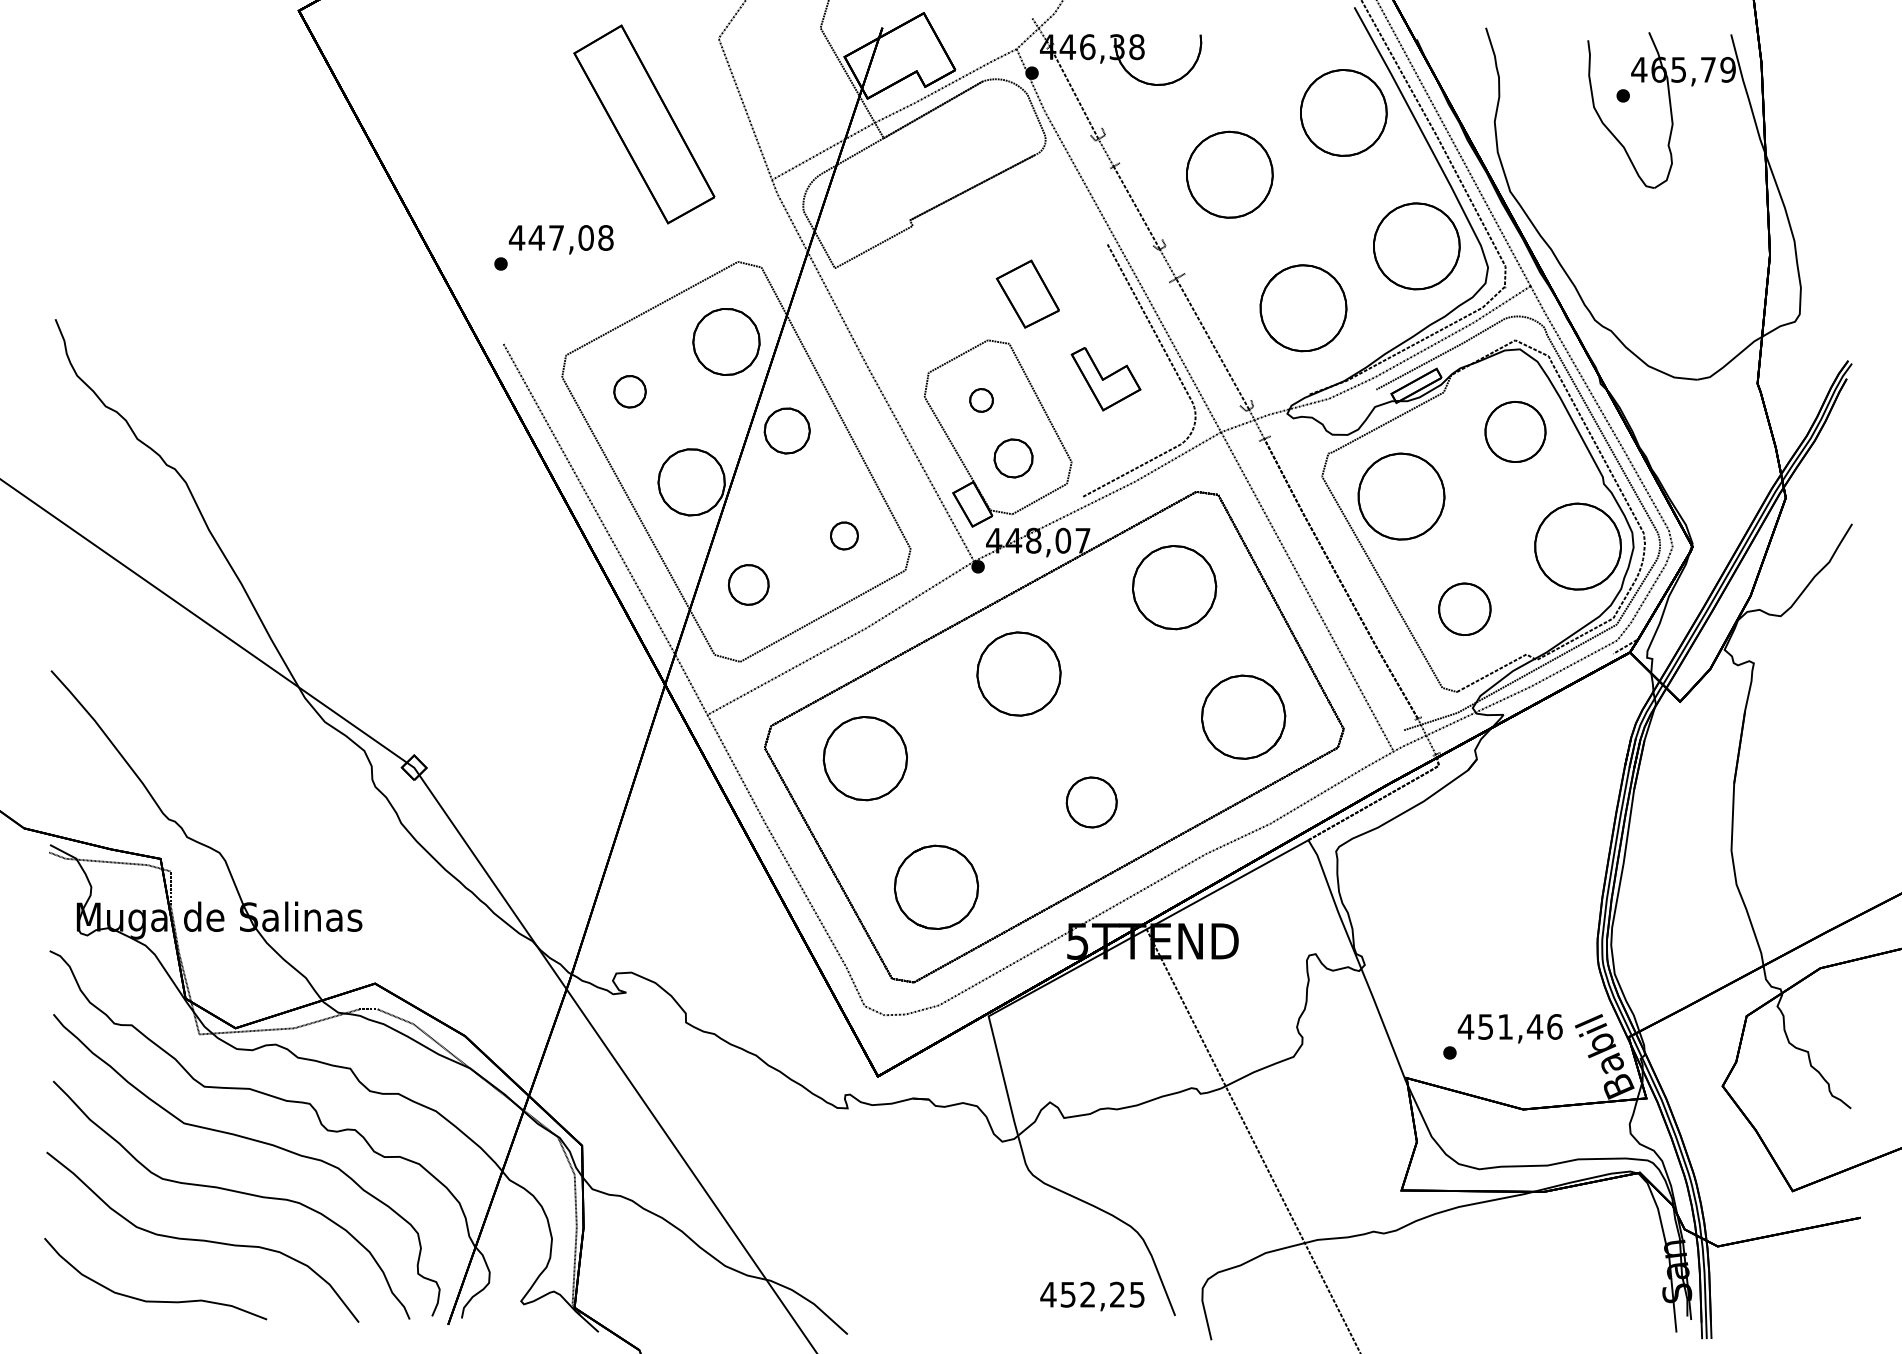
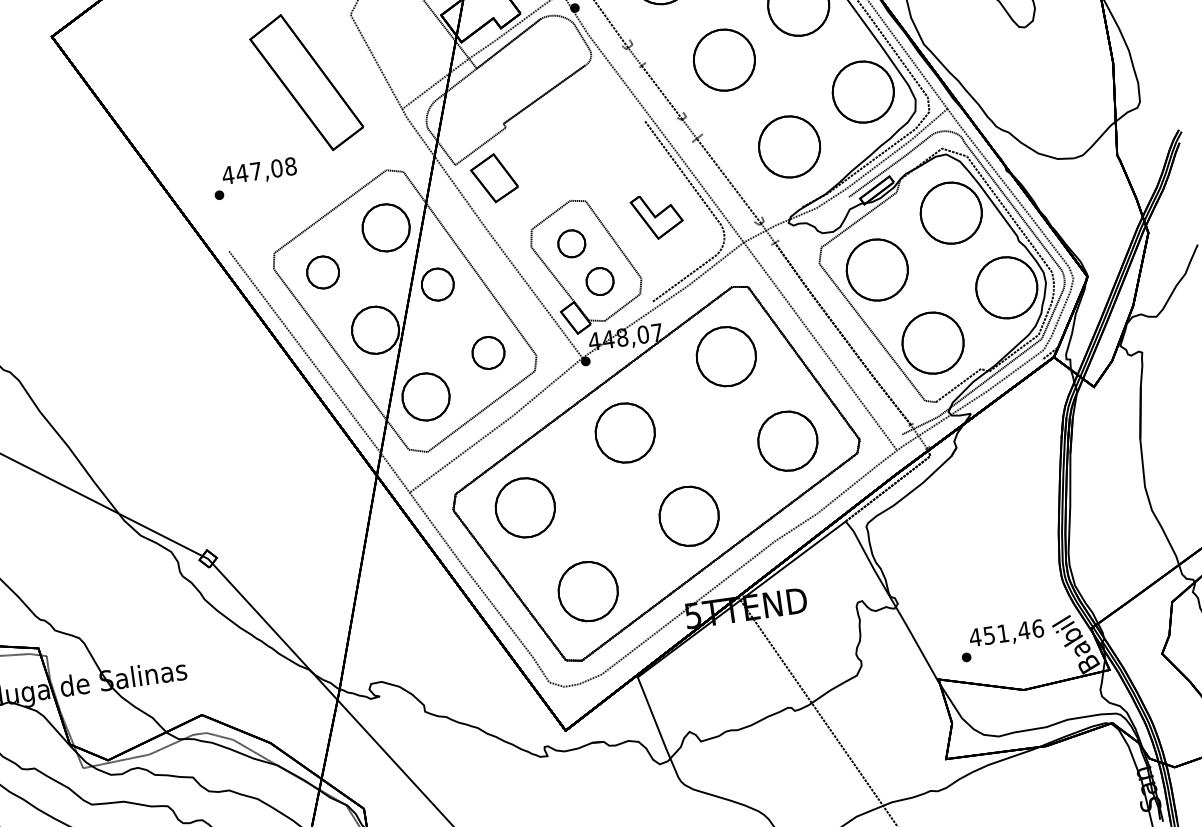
part: (1027, 293) -> (494, 177), moved
part: (629, 391) -> (322, 272), size x1.43
part: (981, 400) -> (571, 243), size x1.67
part: (1515, 431) -> (951, 212), size x1.43
part: (844, 535) -> (488, 352), size x1.67
part: (748, 584) -> (425, 396), size x1.67
part: (1464, 609) -> (932, 343), size x1.67
part: (1091, 802) -> (689, 516), size x1.67

